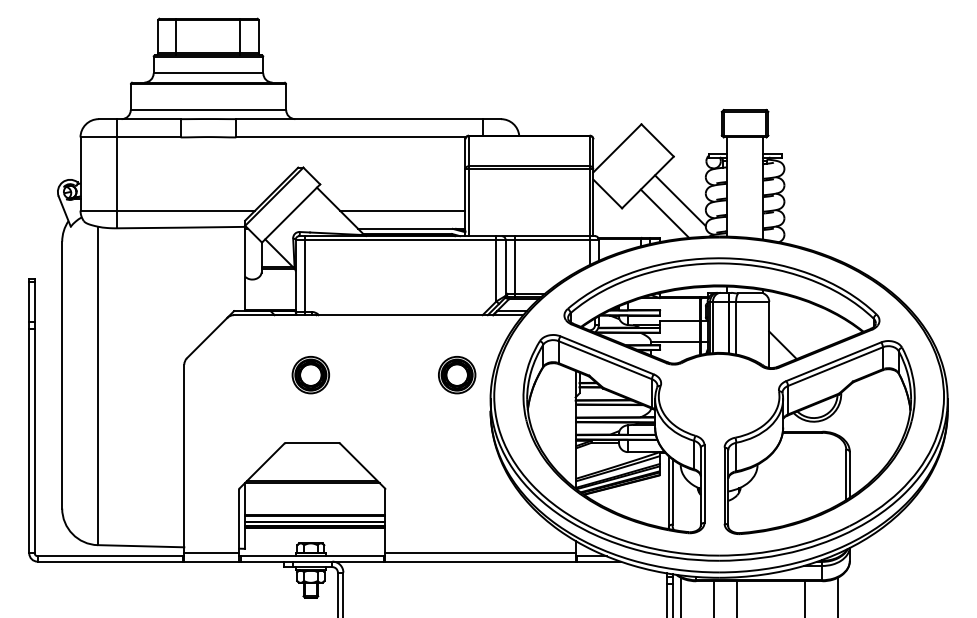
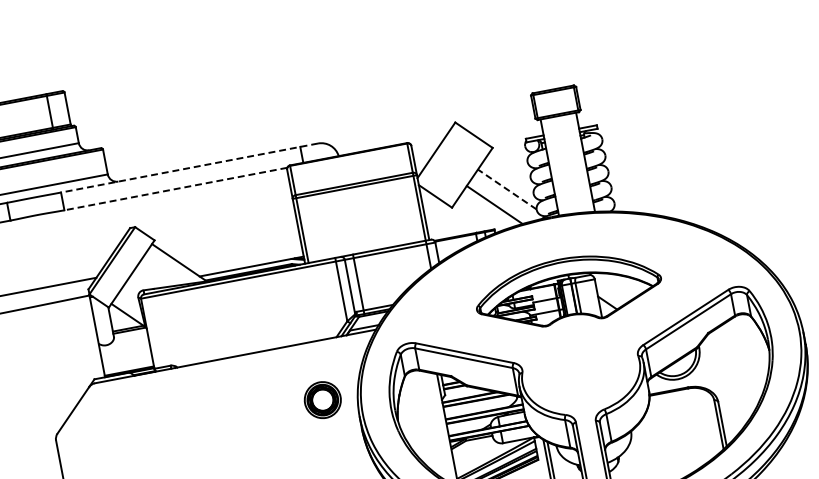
line: (368, 119) -> (189, 168), solid -> dashed
line: (351, 137) -> (176, 189), solid -> dashed
line: (680, 200) -> (507, 189), solid -> dashed
line: (402, 210) -> (239, 250), removed
line: (304, 275) -> (156, 331), removed
part: (721, 313) -> (568, 291), size x0.6
part: (310, 375) -> (180, 427), removed

